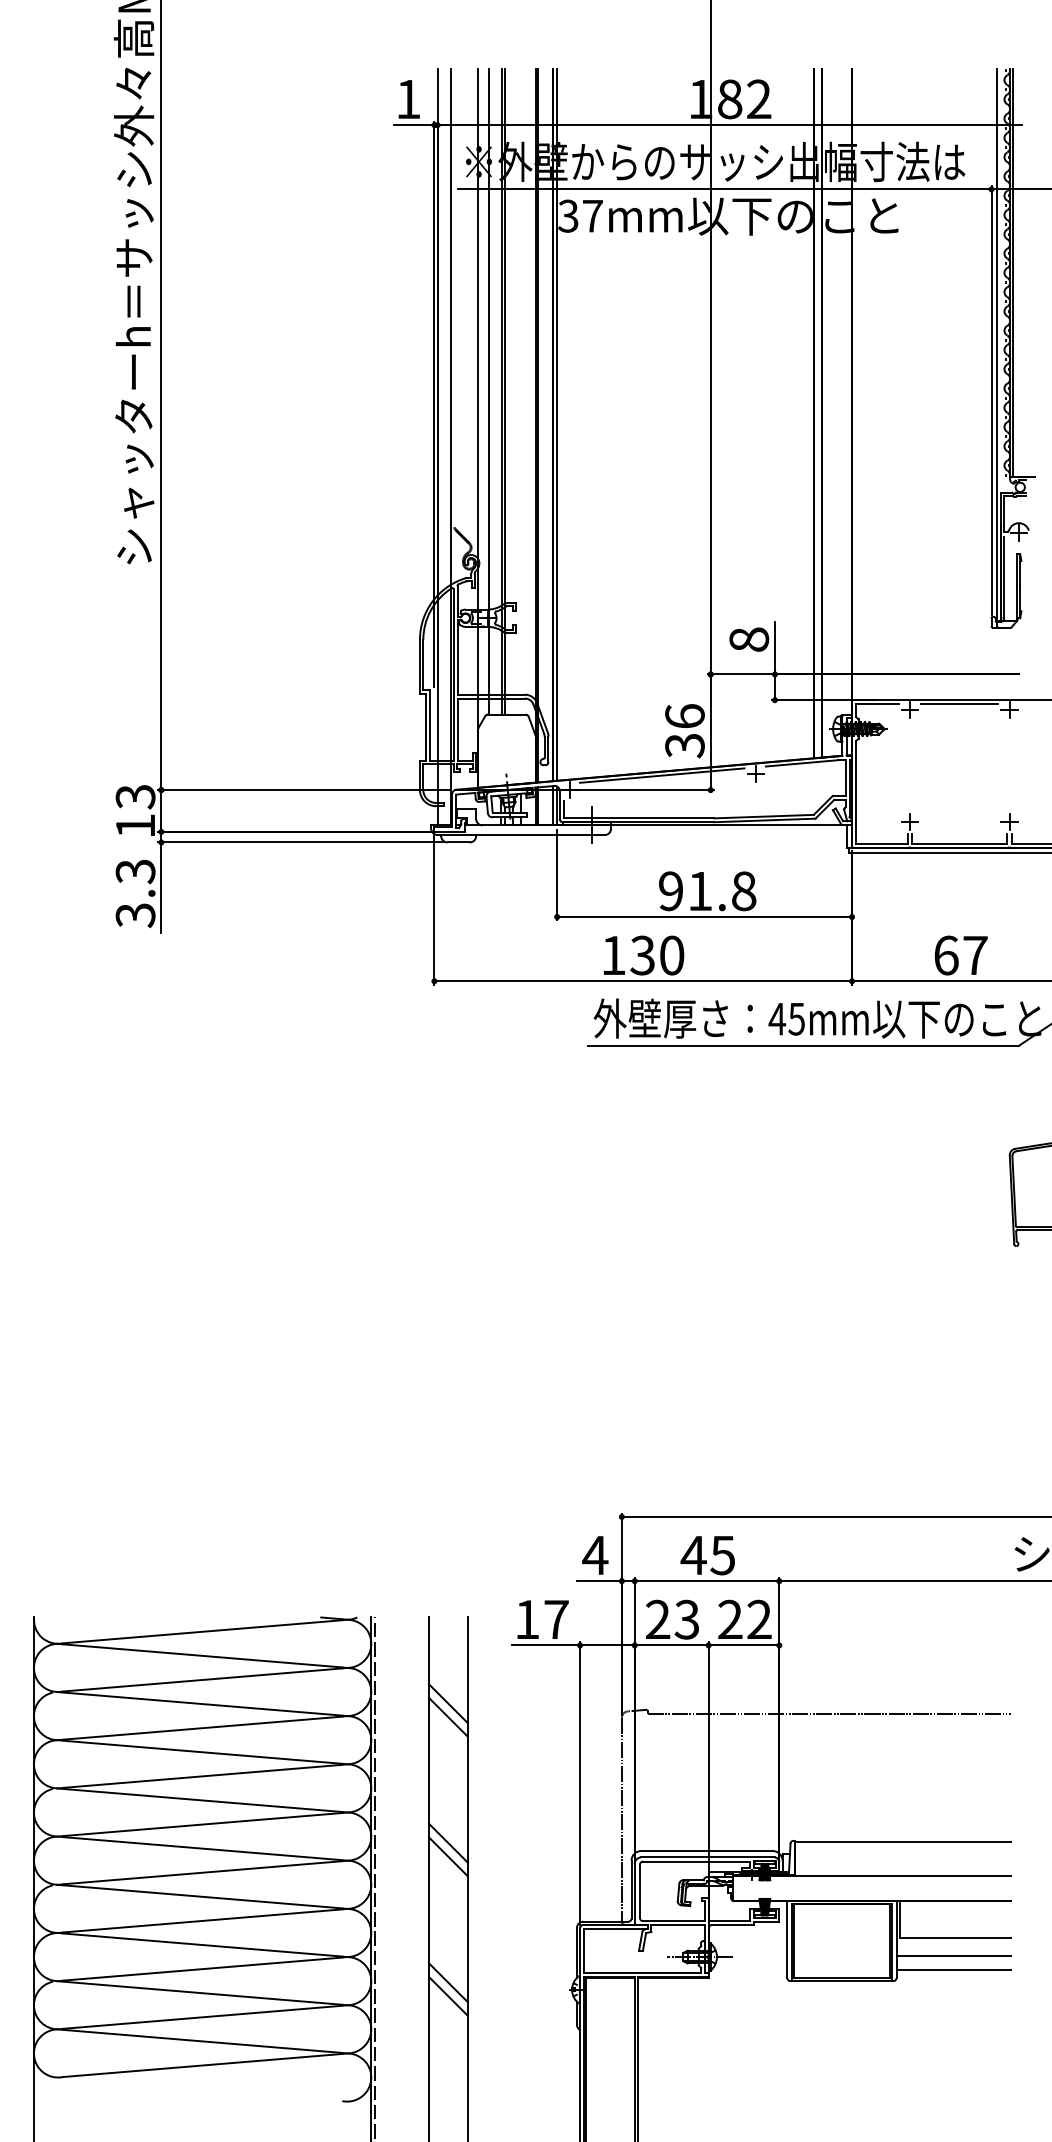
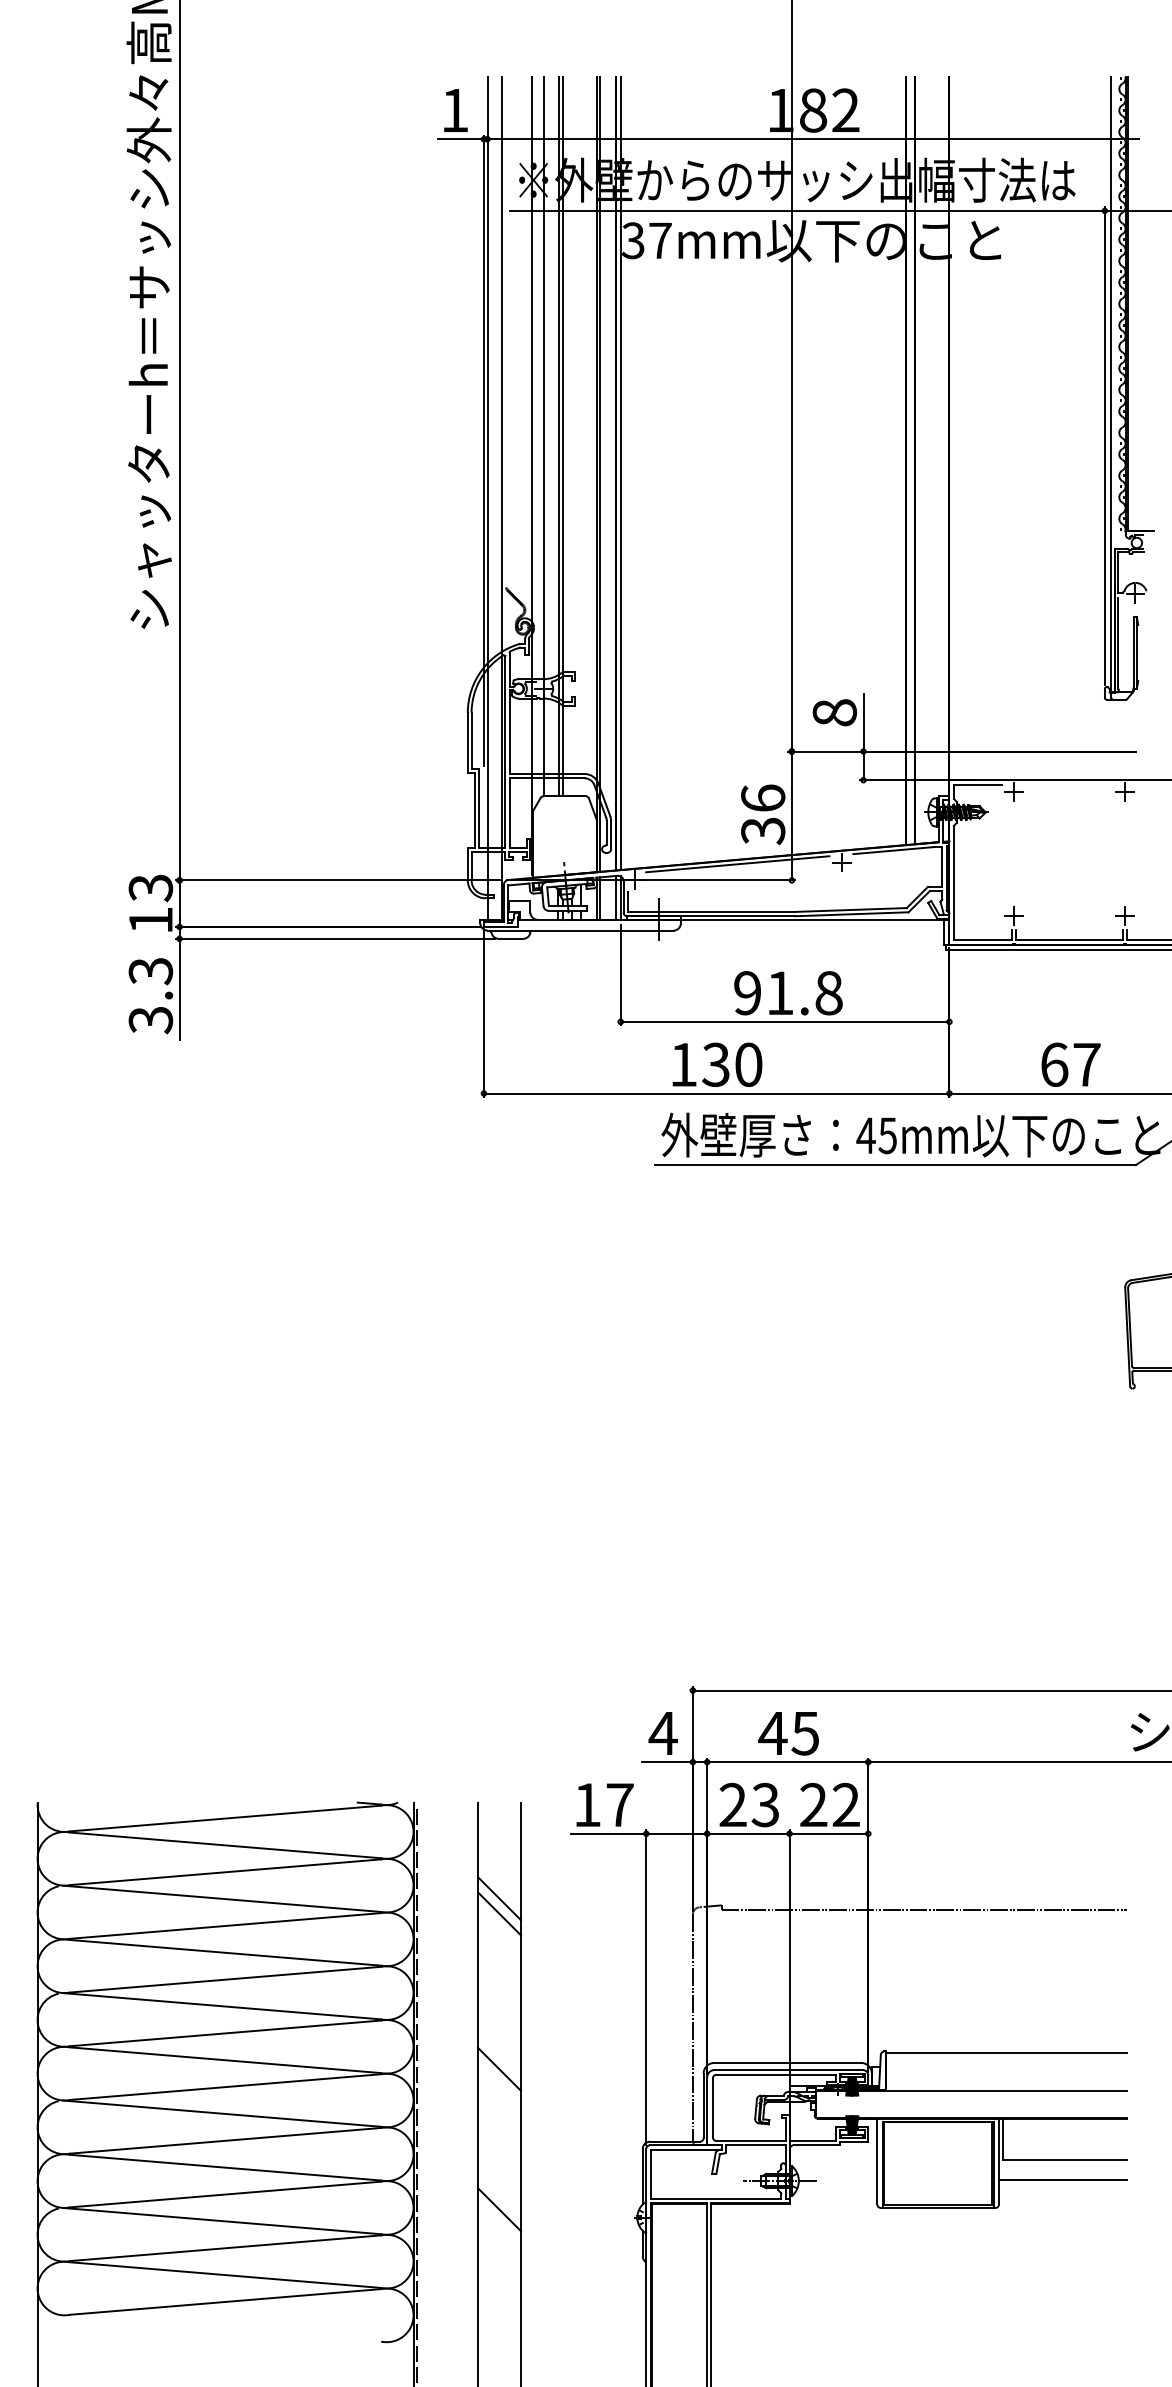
line: (959, 704) -> (1069, 784), removed
line: (448, 1842) -> (499, 2053), removed
line: (954, 1969) -> (1063, 2195), removed
line: (448, 1996) -> (499, 2224), removed

